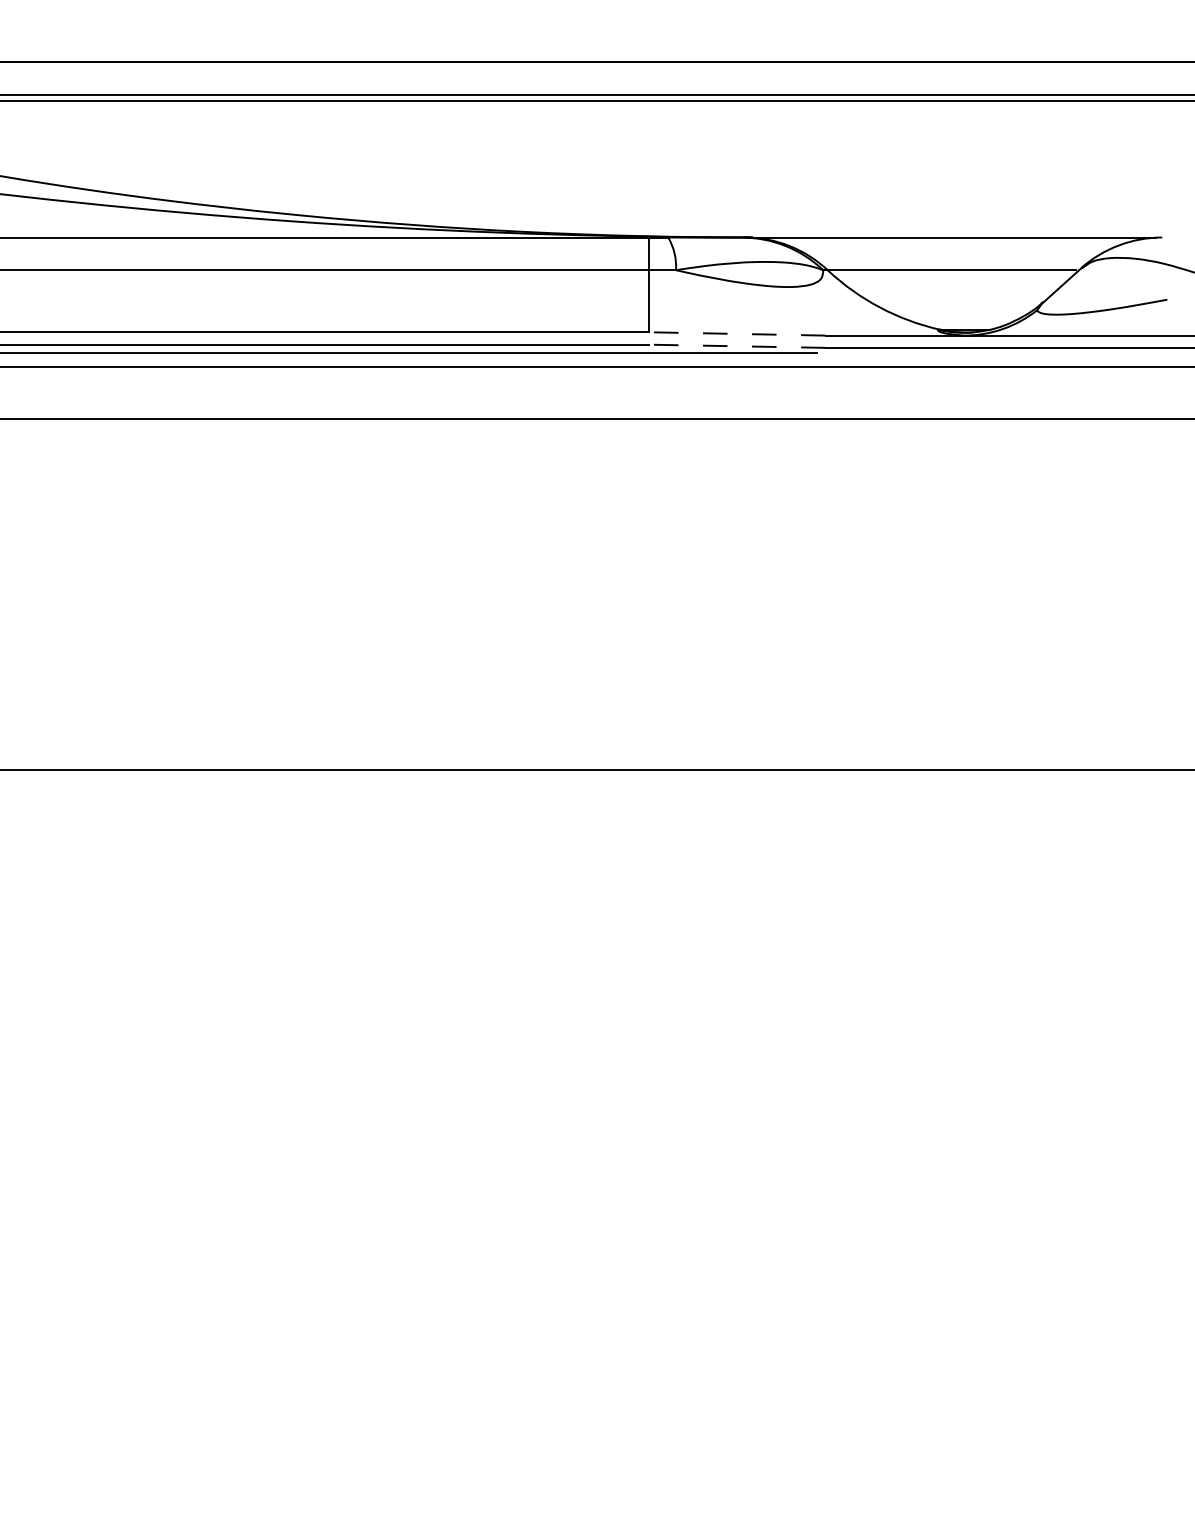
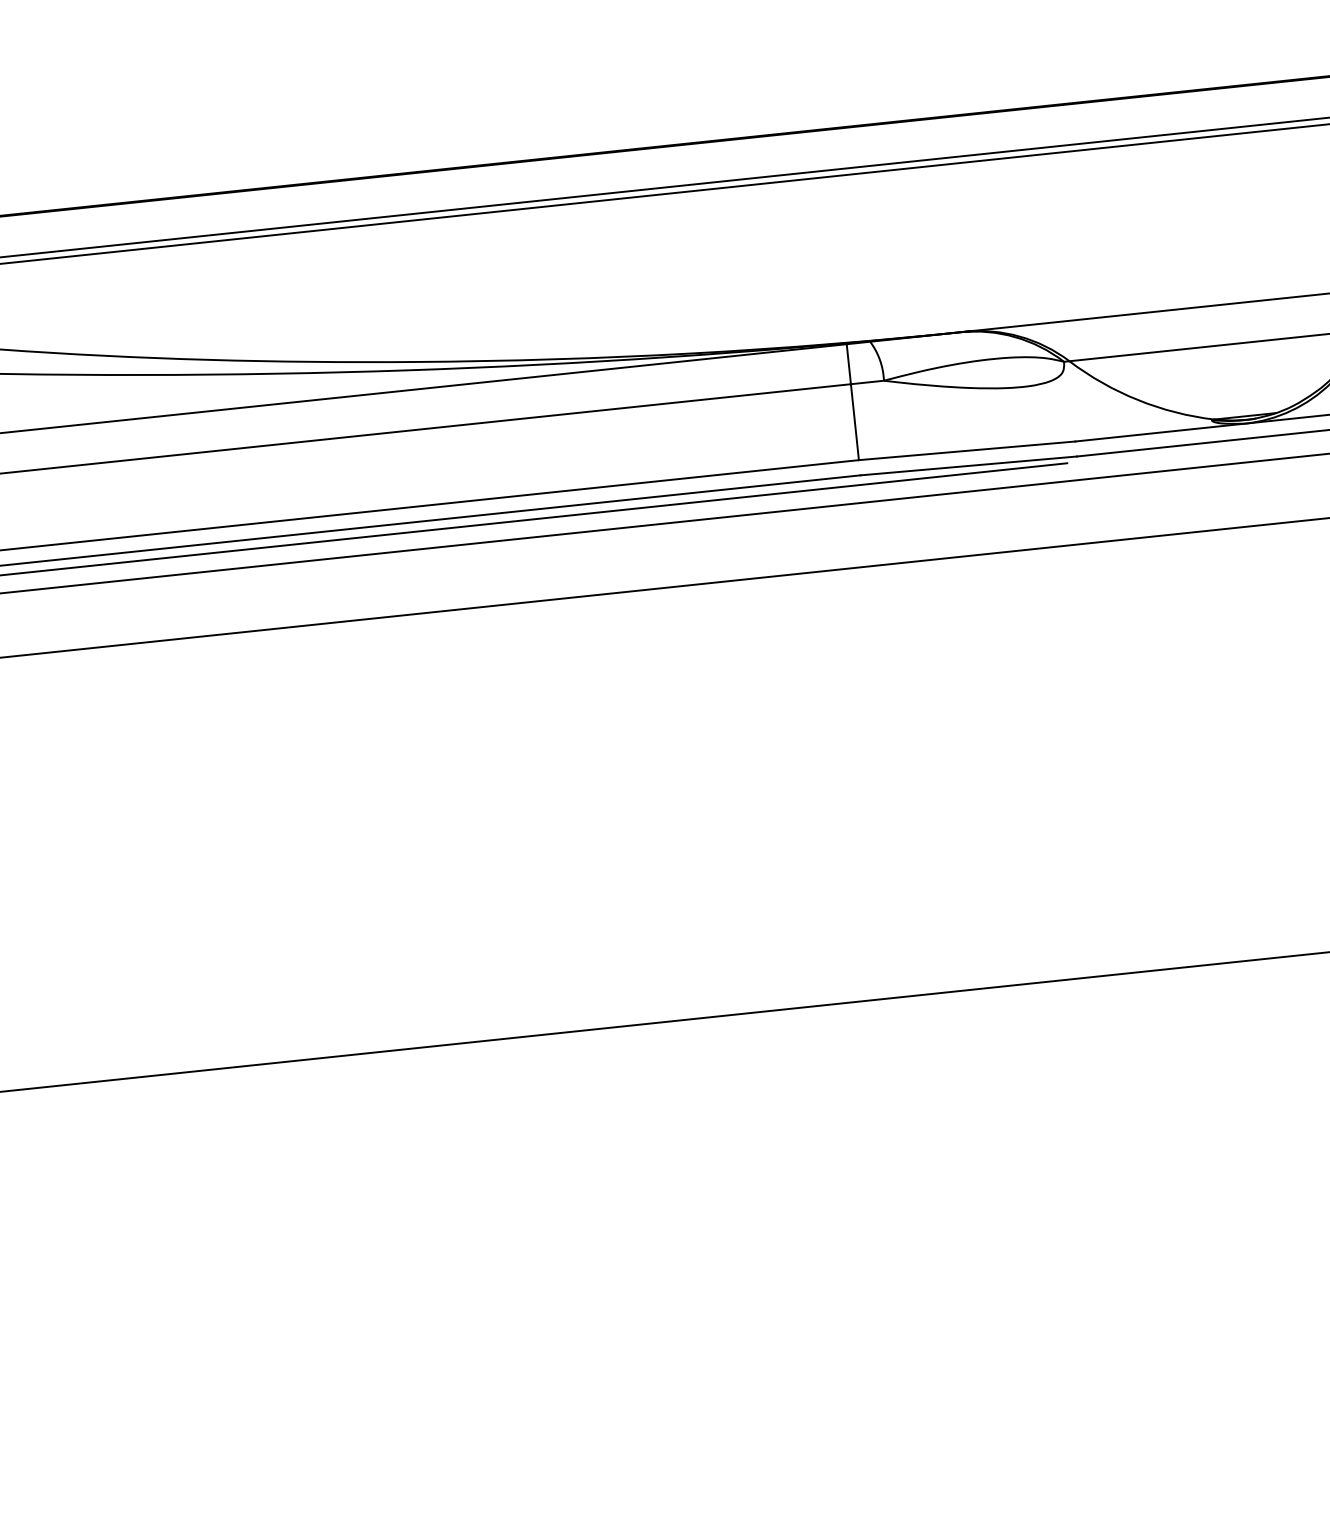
line: (736, 333) -> (966, 450), dashed -> solid
line: (736, 346) -> (967, 466), dashed -> solid

